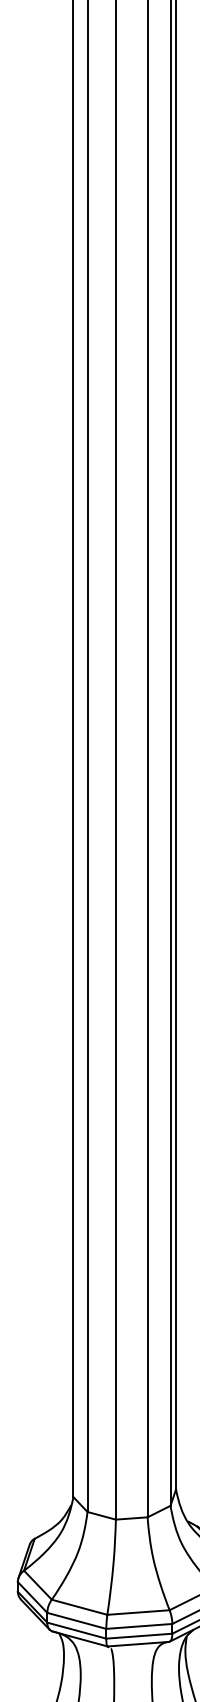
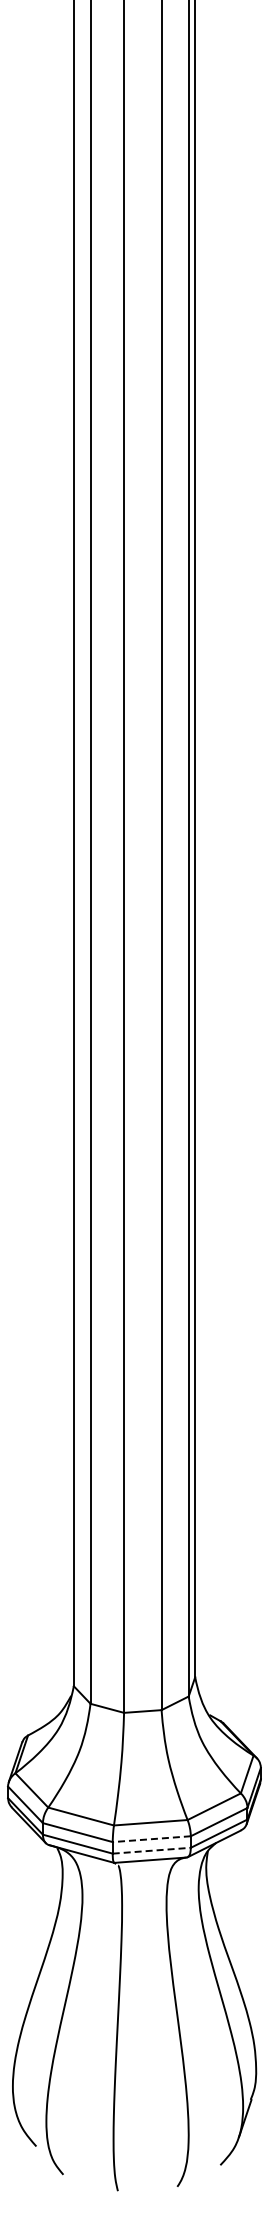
line: (139, 1626) -> (151, 1839), solid -> dashed
line: (139, 1635) -> (152, 1850), solid -> dashed

